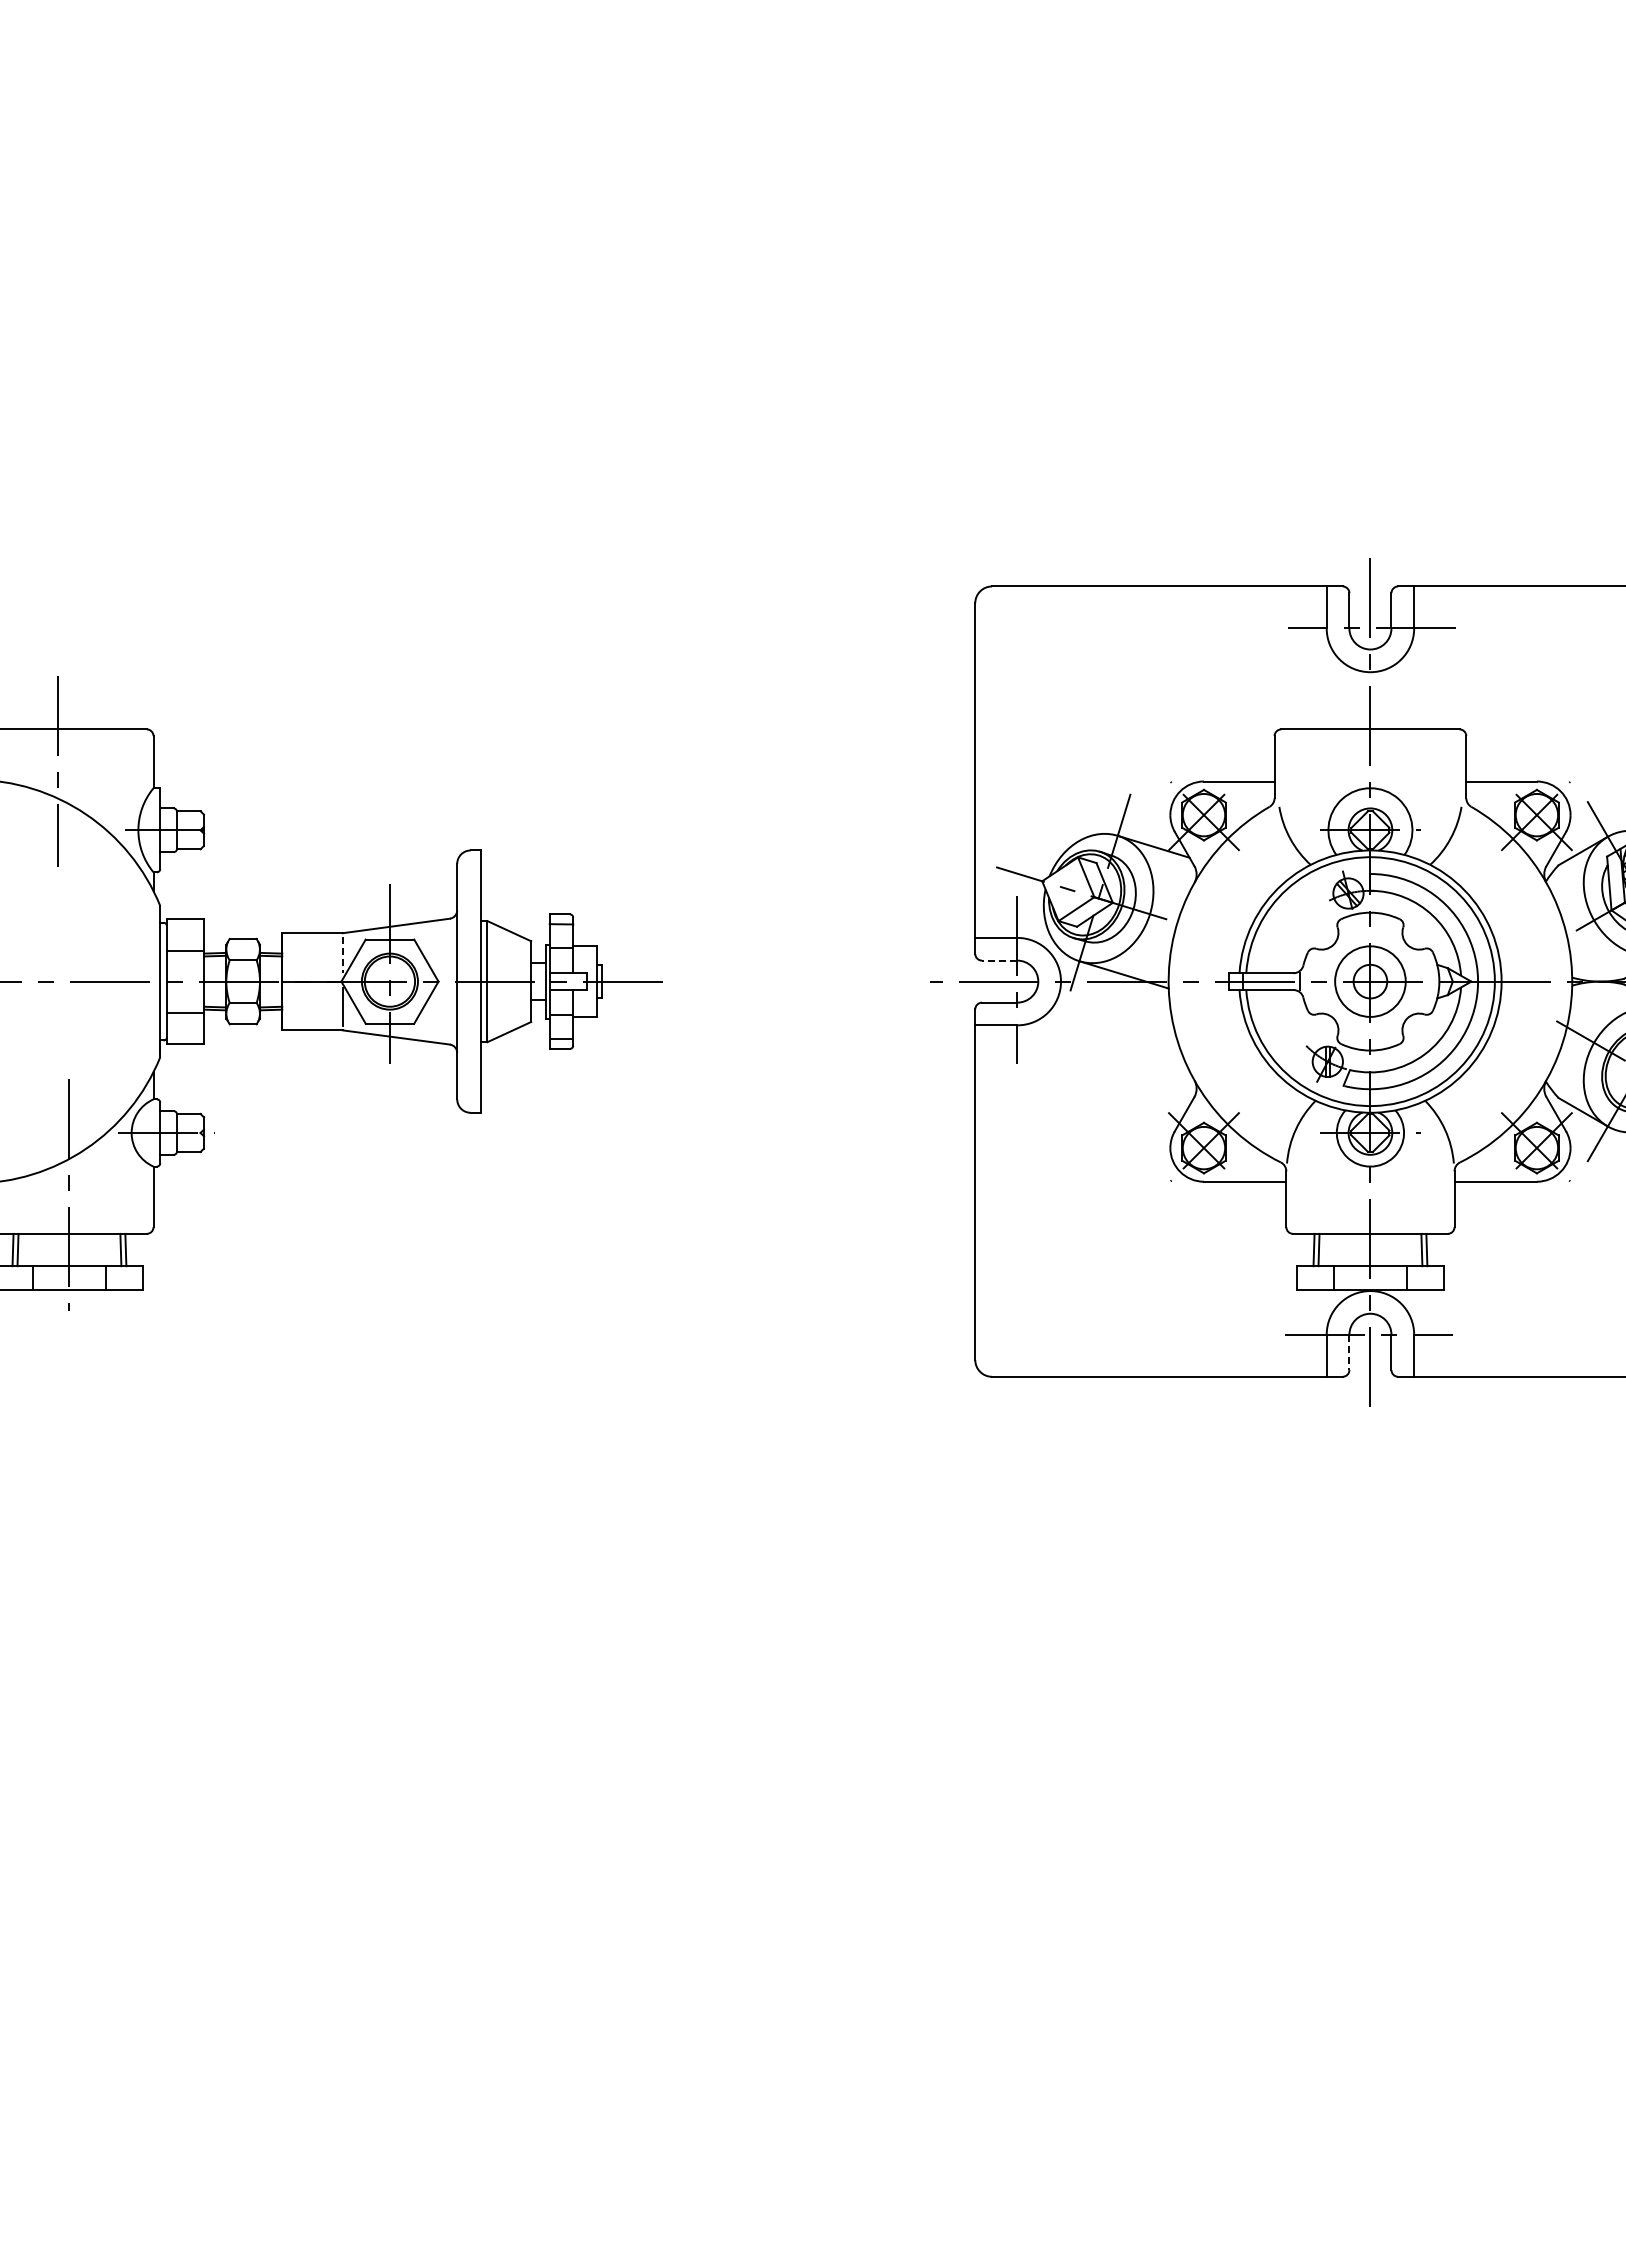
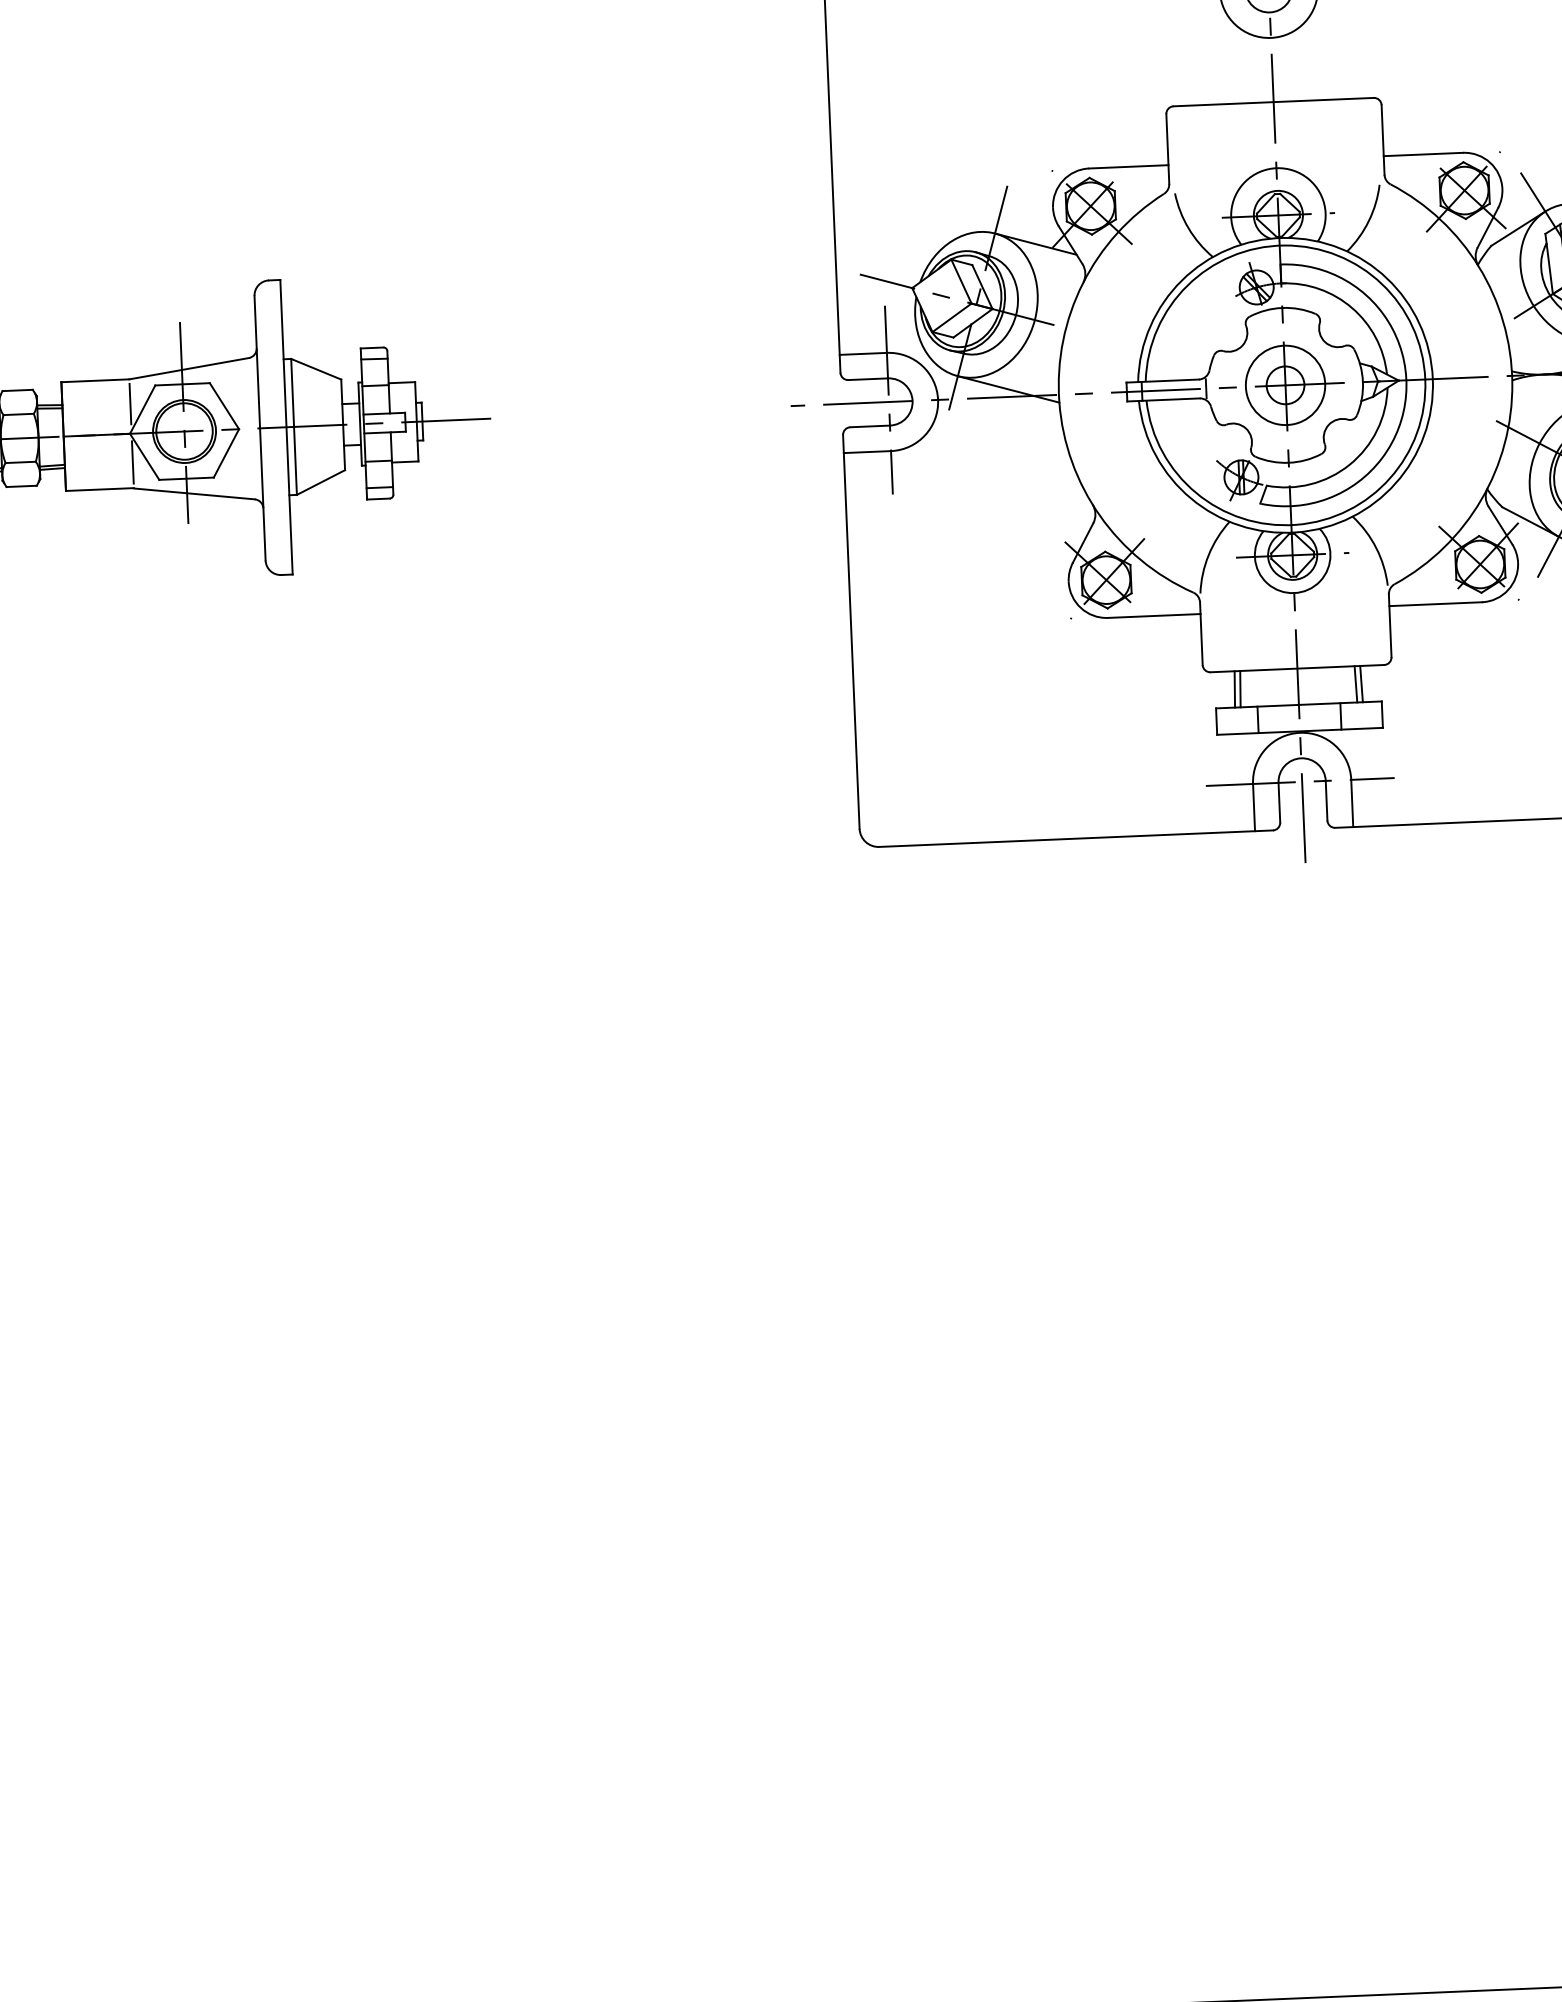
line: (342, 955) -> (130, 404), dashed -> solid
line: (999, 960) -> (868, 379), dashed -> solid
line: (1349, 1352) -> (1279, 802), dashed -> solid

